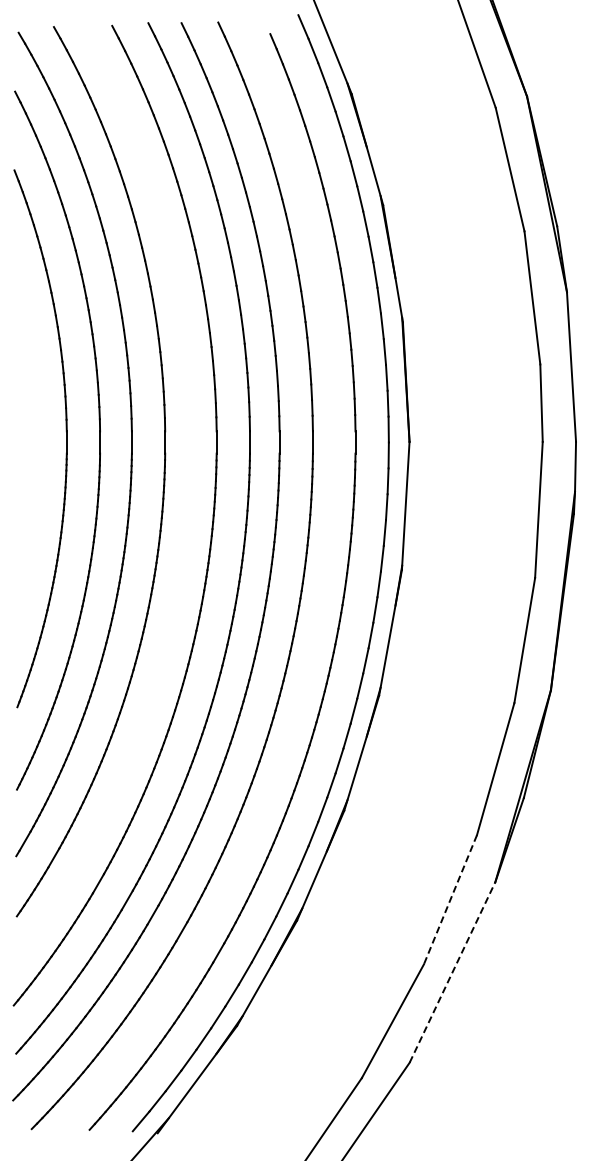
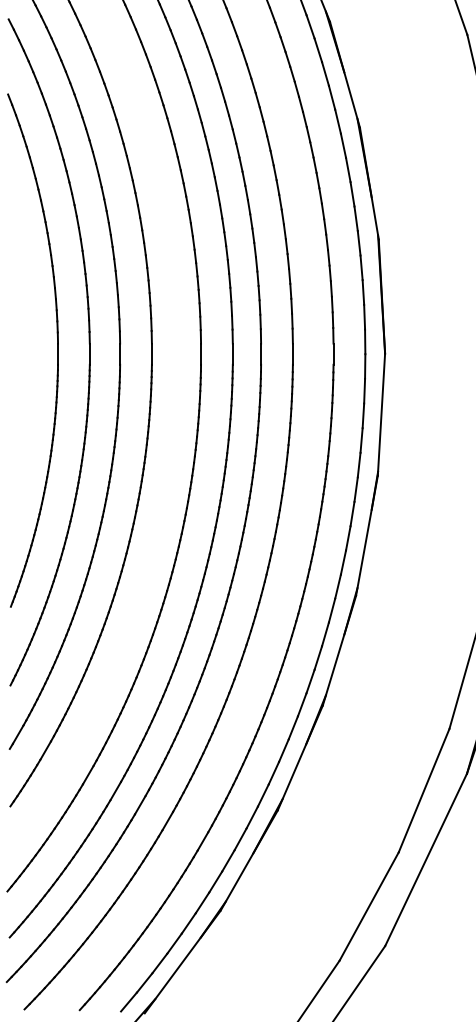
line: (450, 899) -> (424, 790), dashed -> solid
line: (452, 972) -> (426, 859), dashed -> solid

